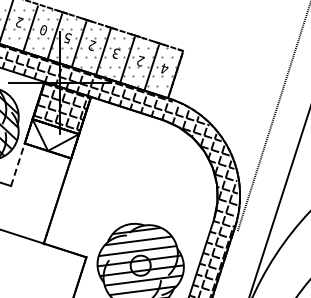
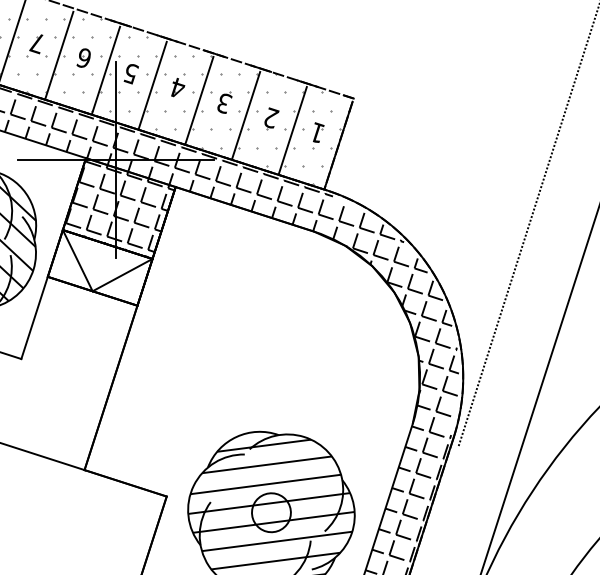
text: (19, 22) -> (37, 43), 2 -> 7
text: (42, 30) -> (81, 58), 0 -> 6
text: (92, 45) -> (178, 87), 2 -> 4
text: (164, 68) -> (317, 132), 4 -> 1
line: (18, 164) -> (35, 317), dashed -> solid

